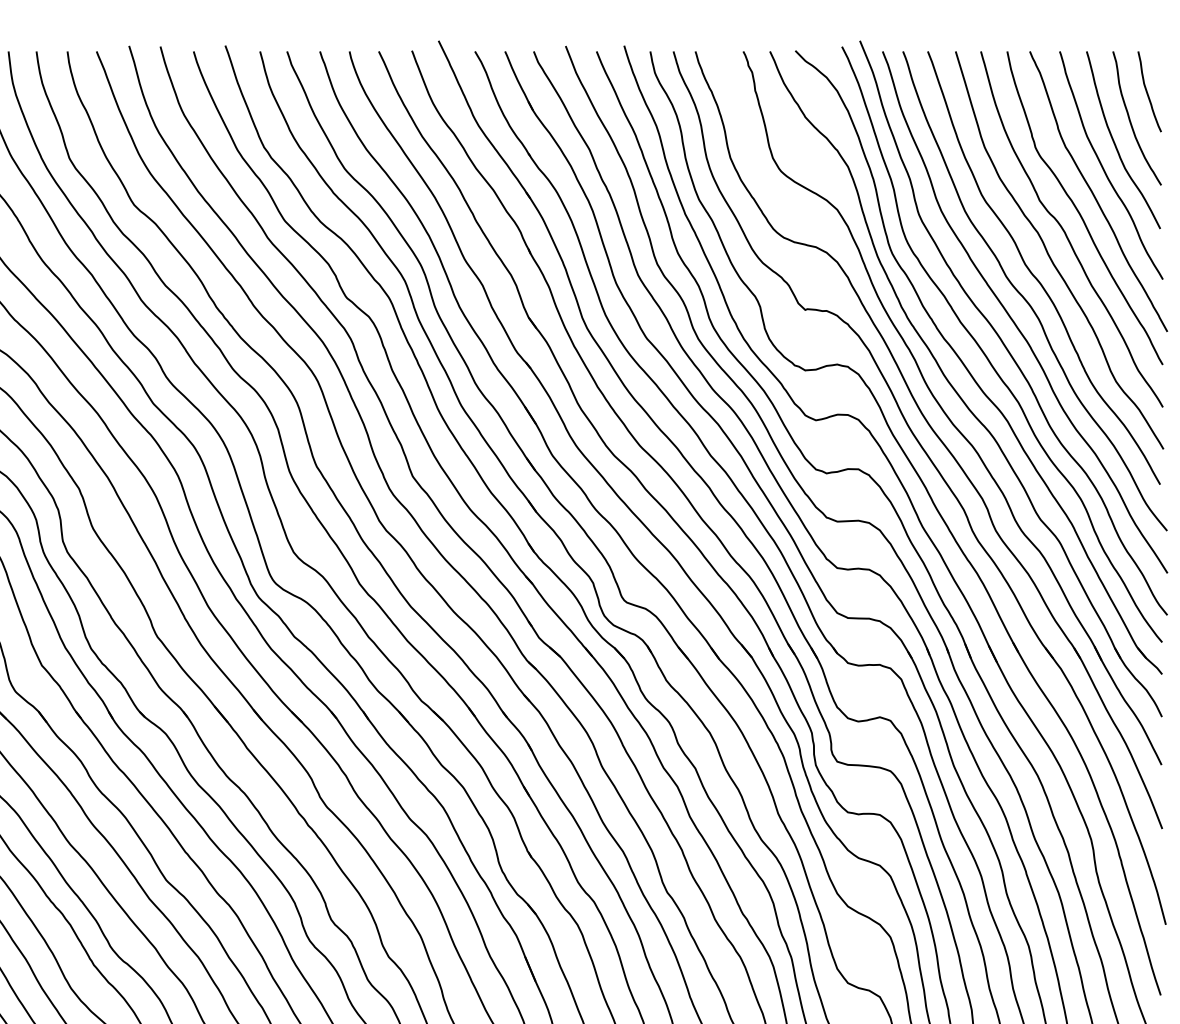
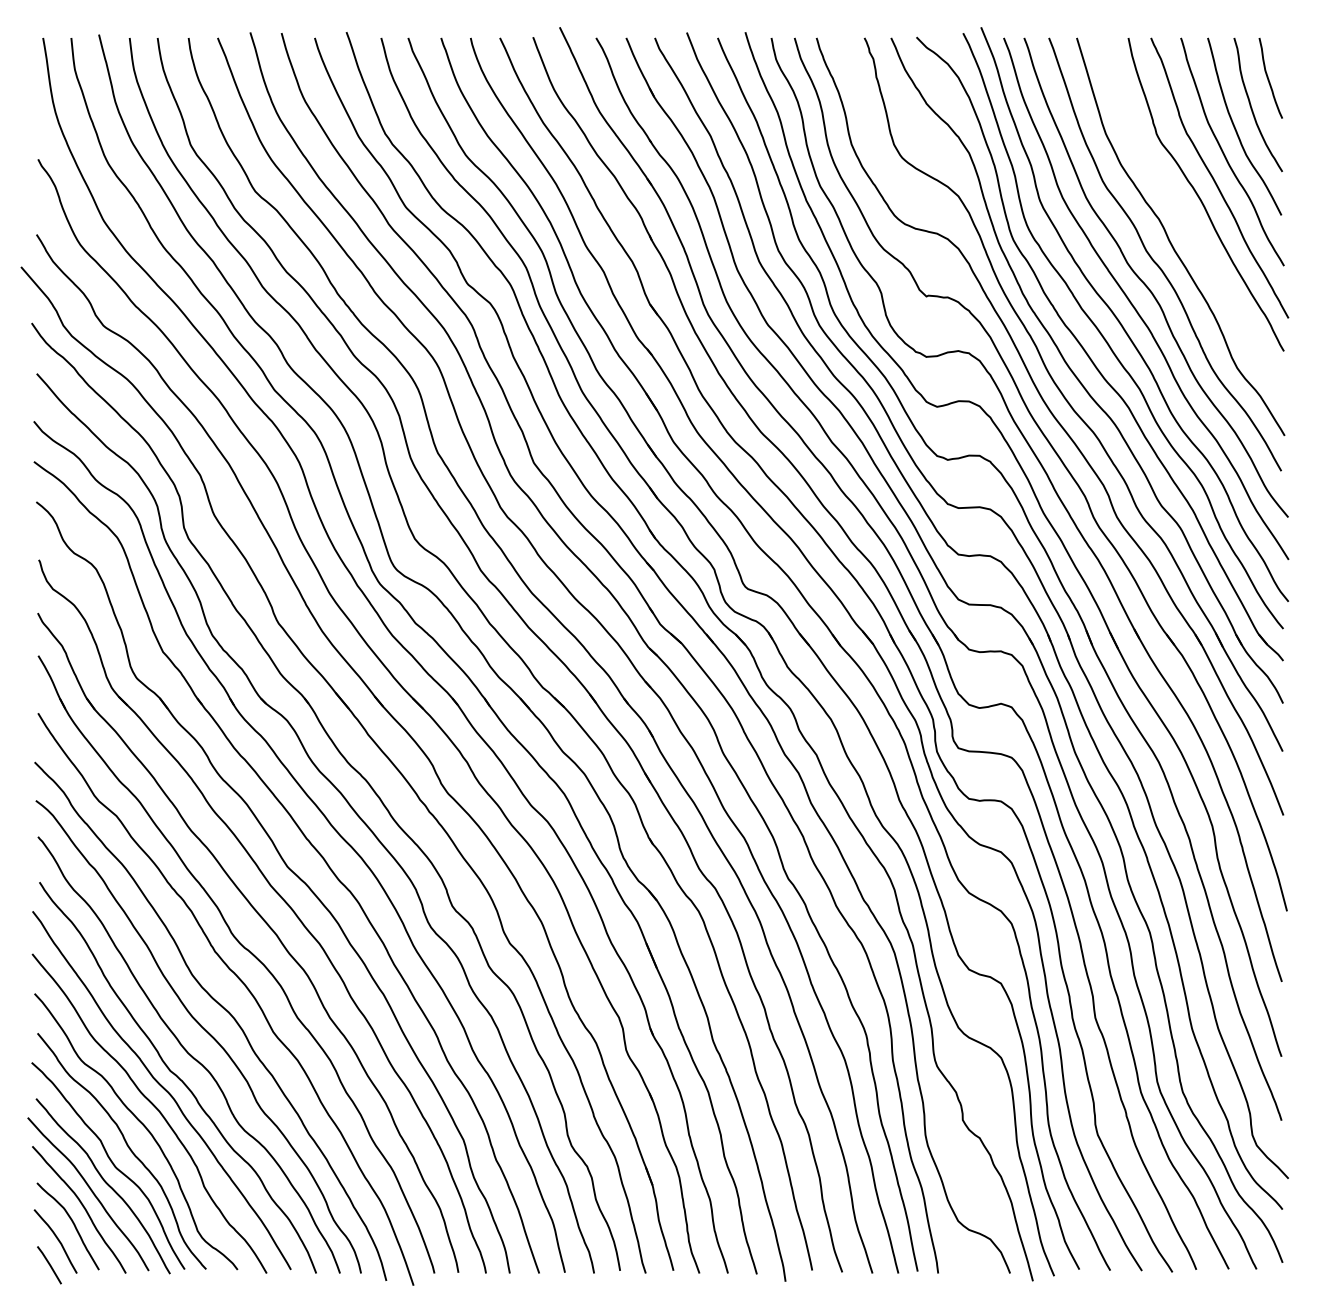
curve: (1065, 231) -> (1186, 217), removed

